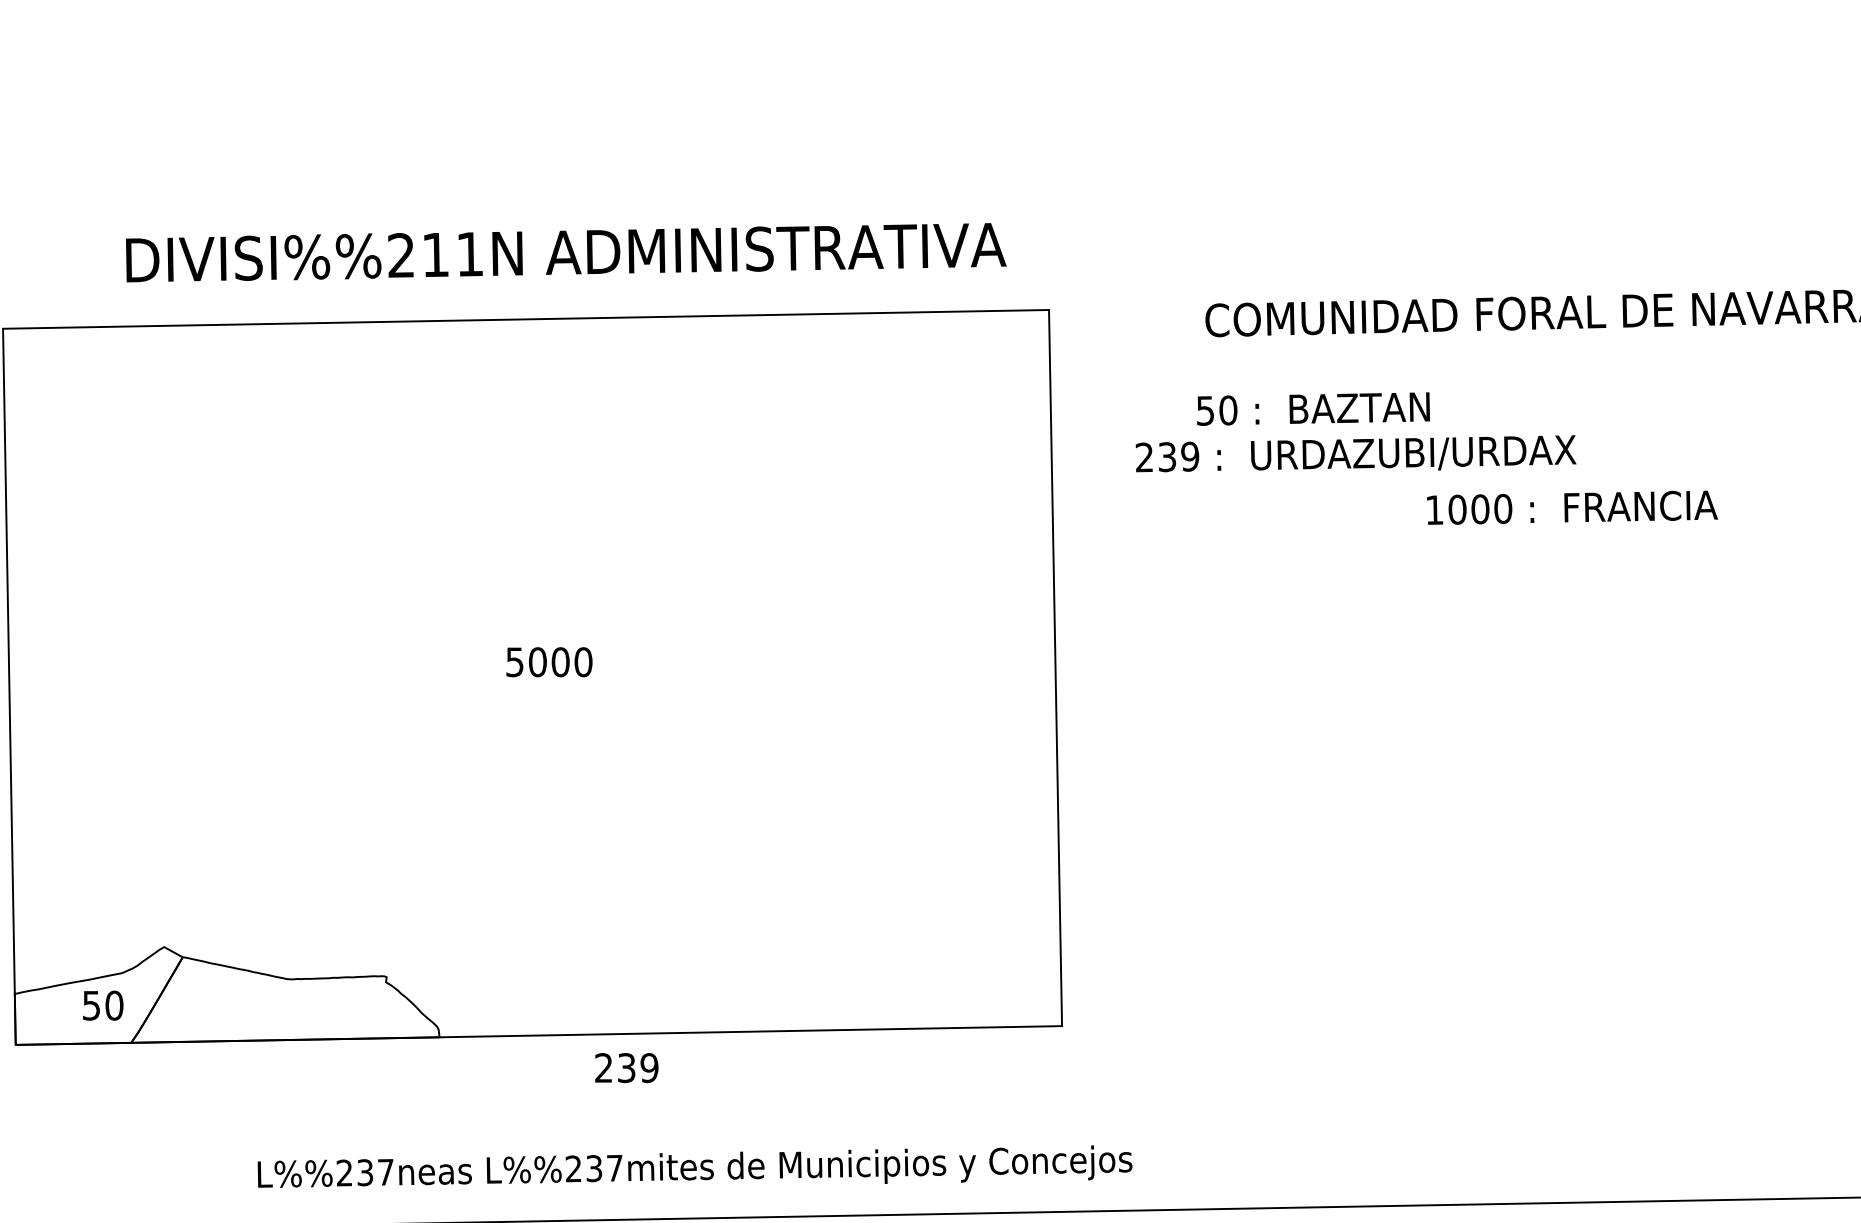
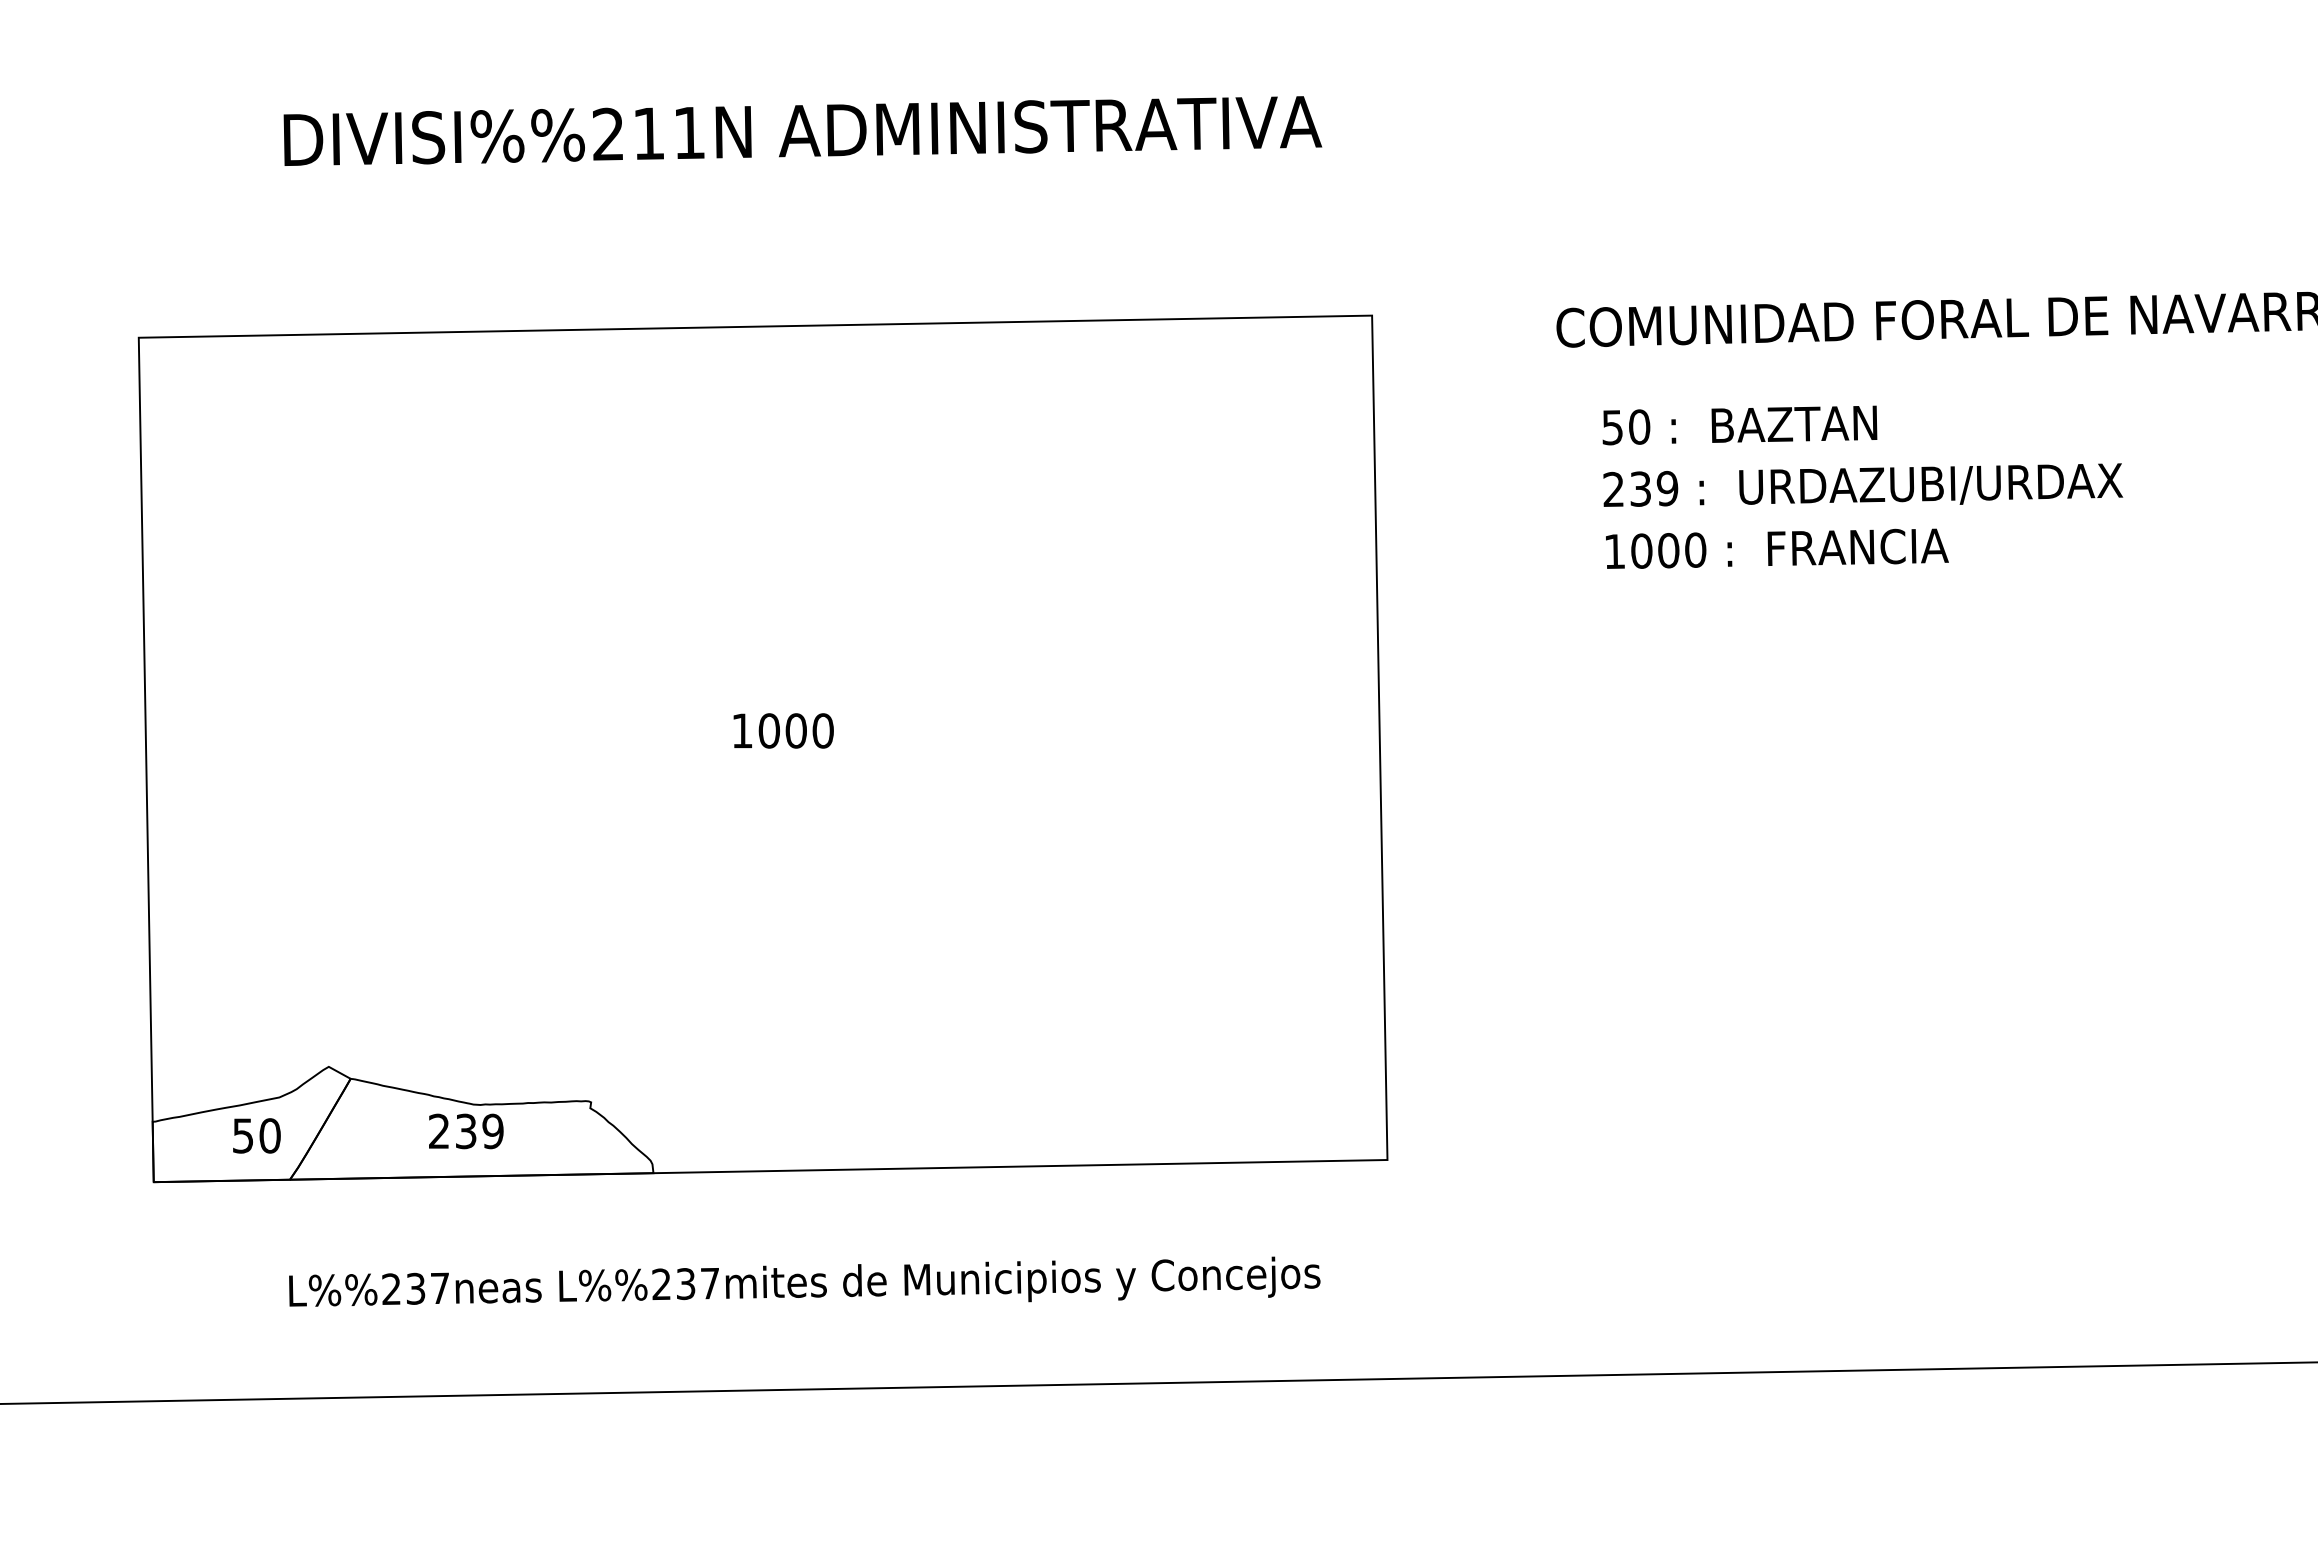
text: (565, 252) -> (802, 130), moved
text: (1313, 409) -> (1739, 425), moved
text: (1356, 453) -> (1863, 484), moved
text: (1572, 507) -> (1777, 548), moved
text: (515, 661) -> (742, 730), 5000 -> 1000
text: (627, 1068) -> (466, 1131), moved
text: (694, 1166) -> (804, 1281), moved

